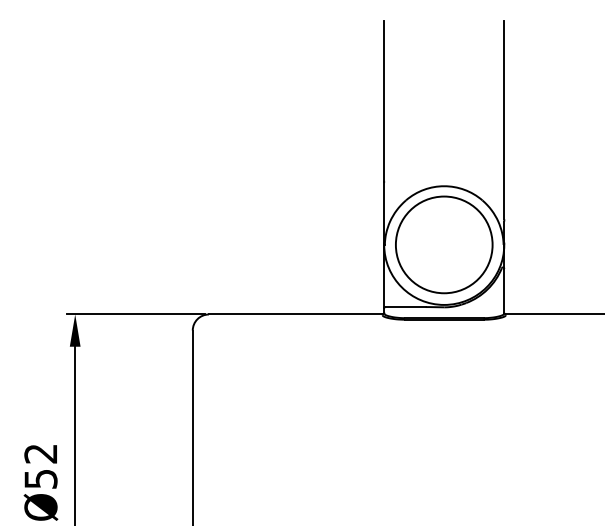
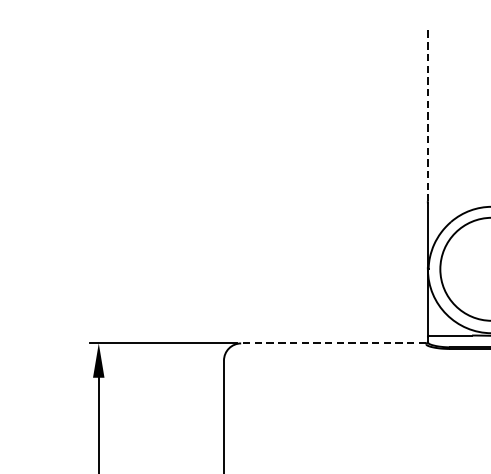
line: (384, 101) -> (428, 116), solid -> dashed
line: (295, 314) -> (333, 343), solid -> dashed

